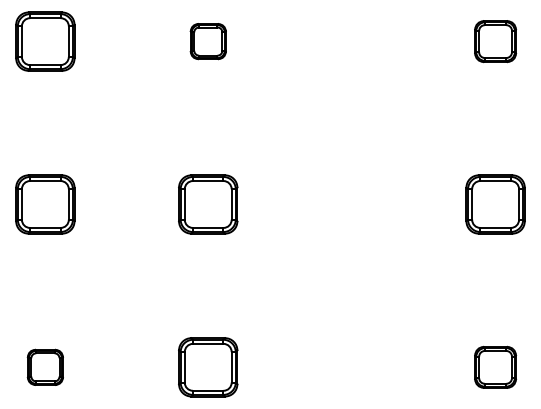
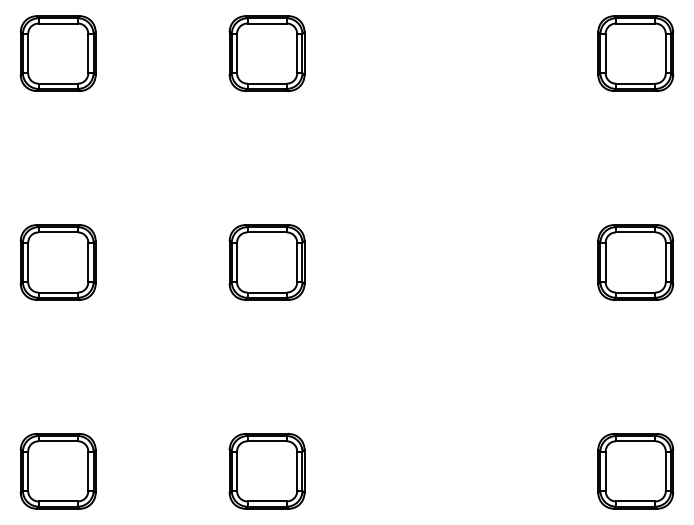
part: (208, 41) -> (267, 53), size x1.67
part: (495, 41) -> (635, 53), size x1.43
part: (45, 367) -> (58, 471), size x1.67
part: (495, 367) -> (635, 471), size x1.43

